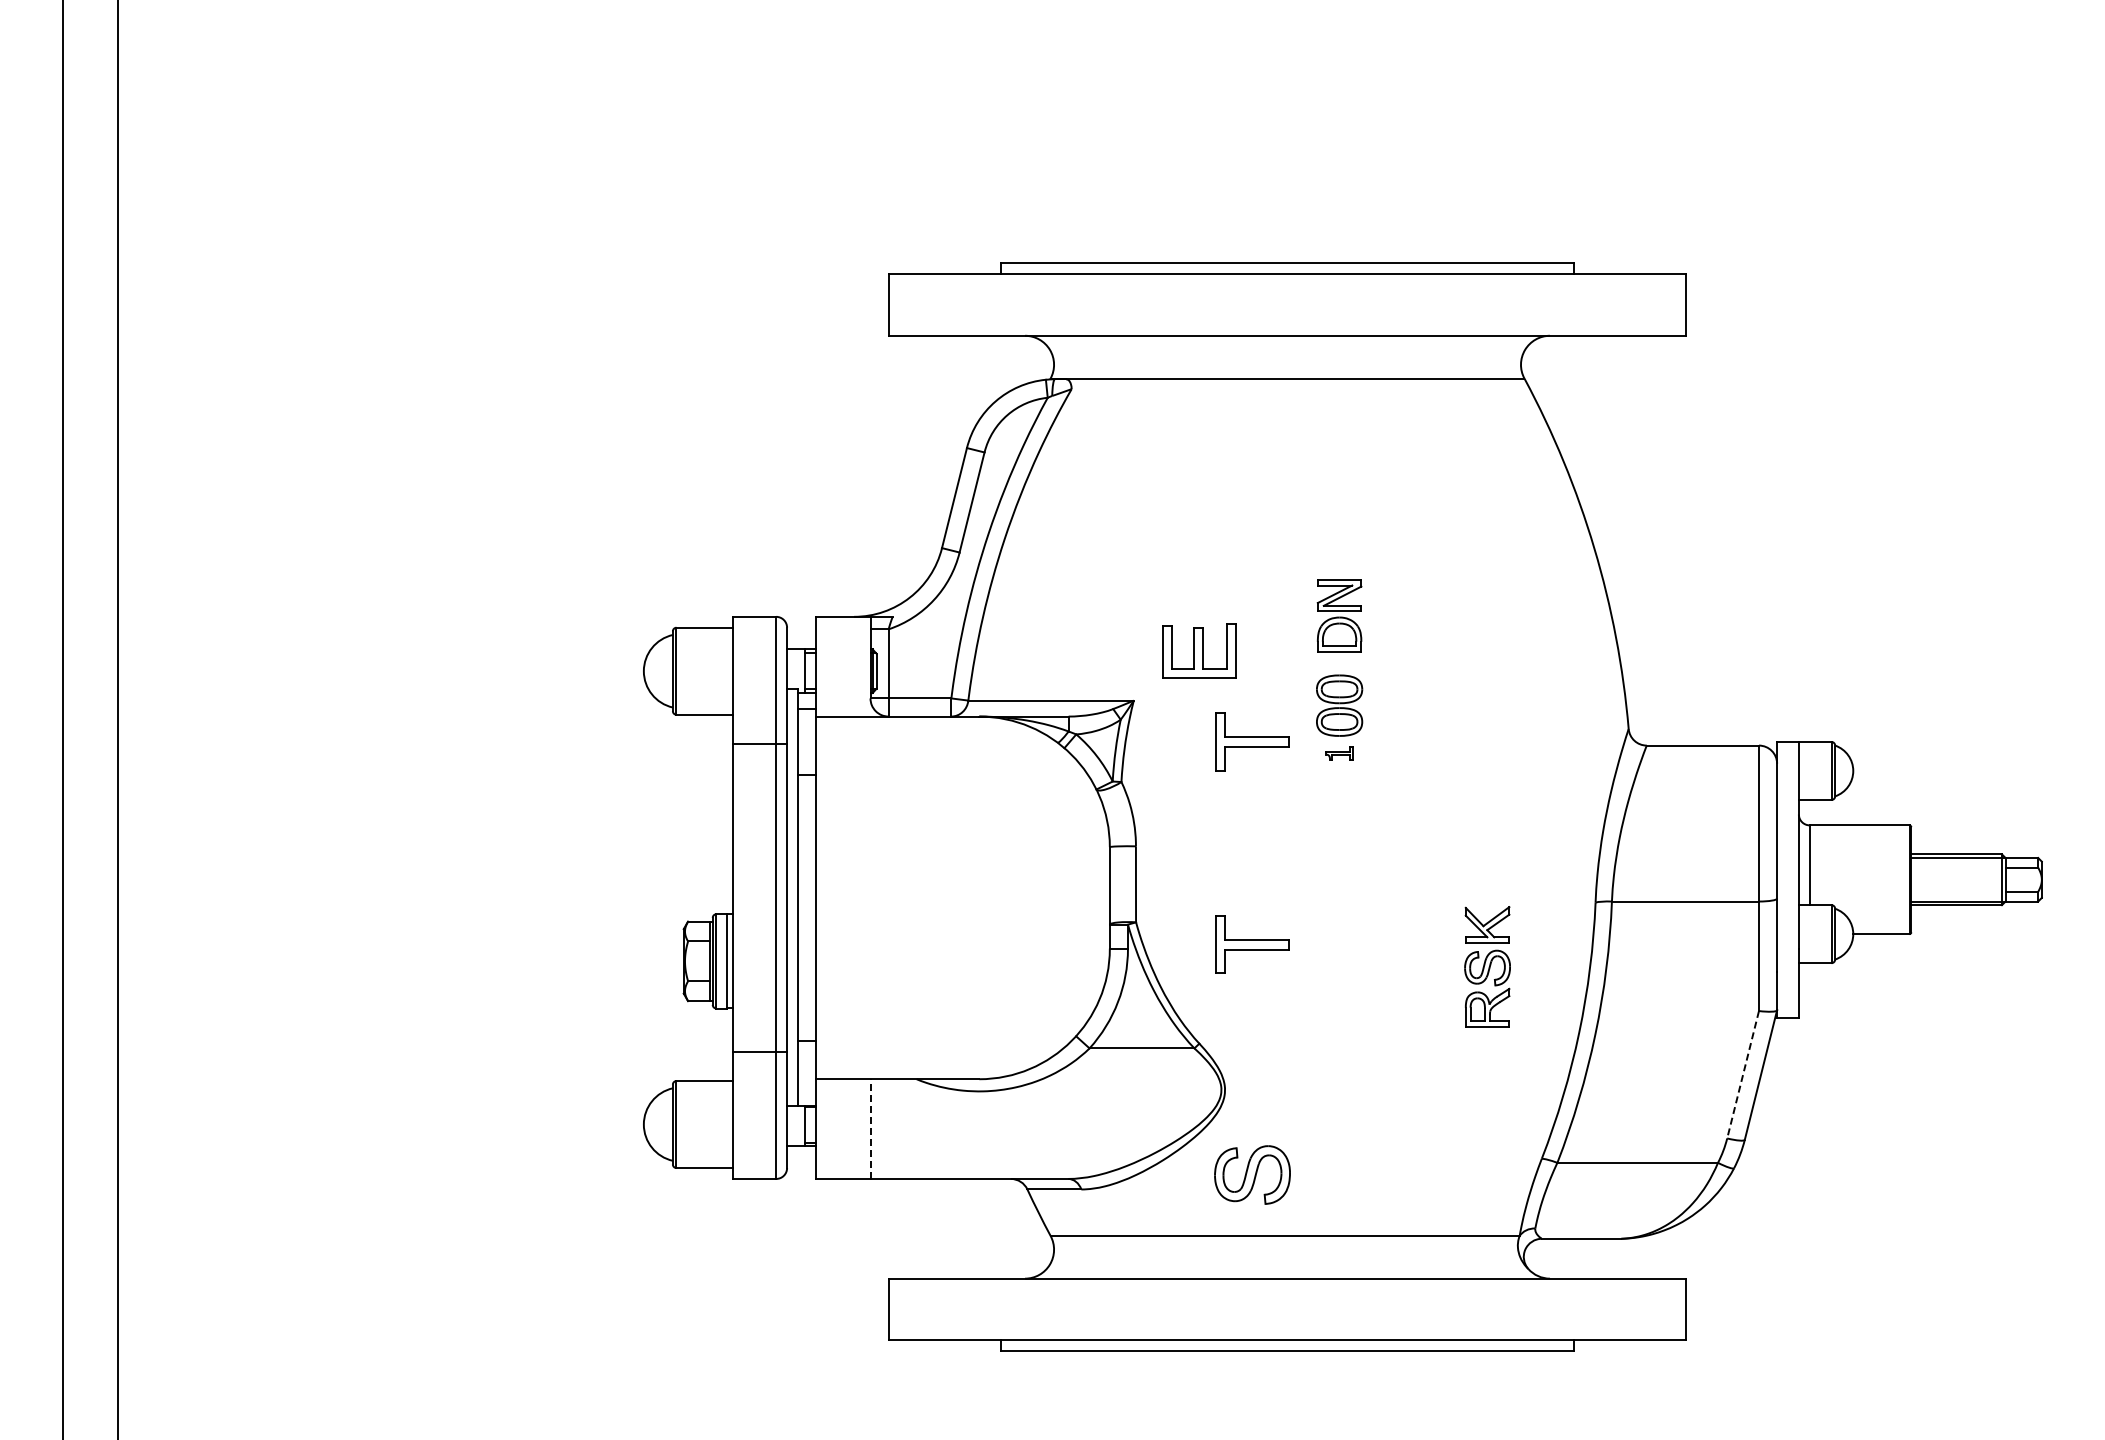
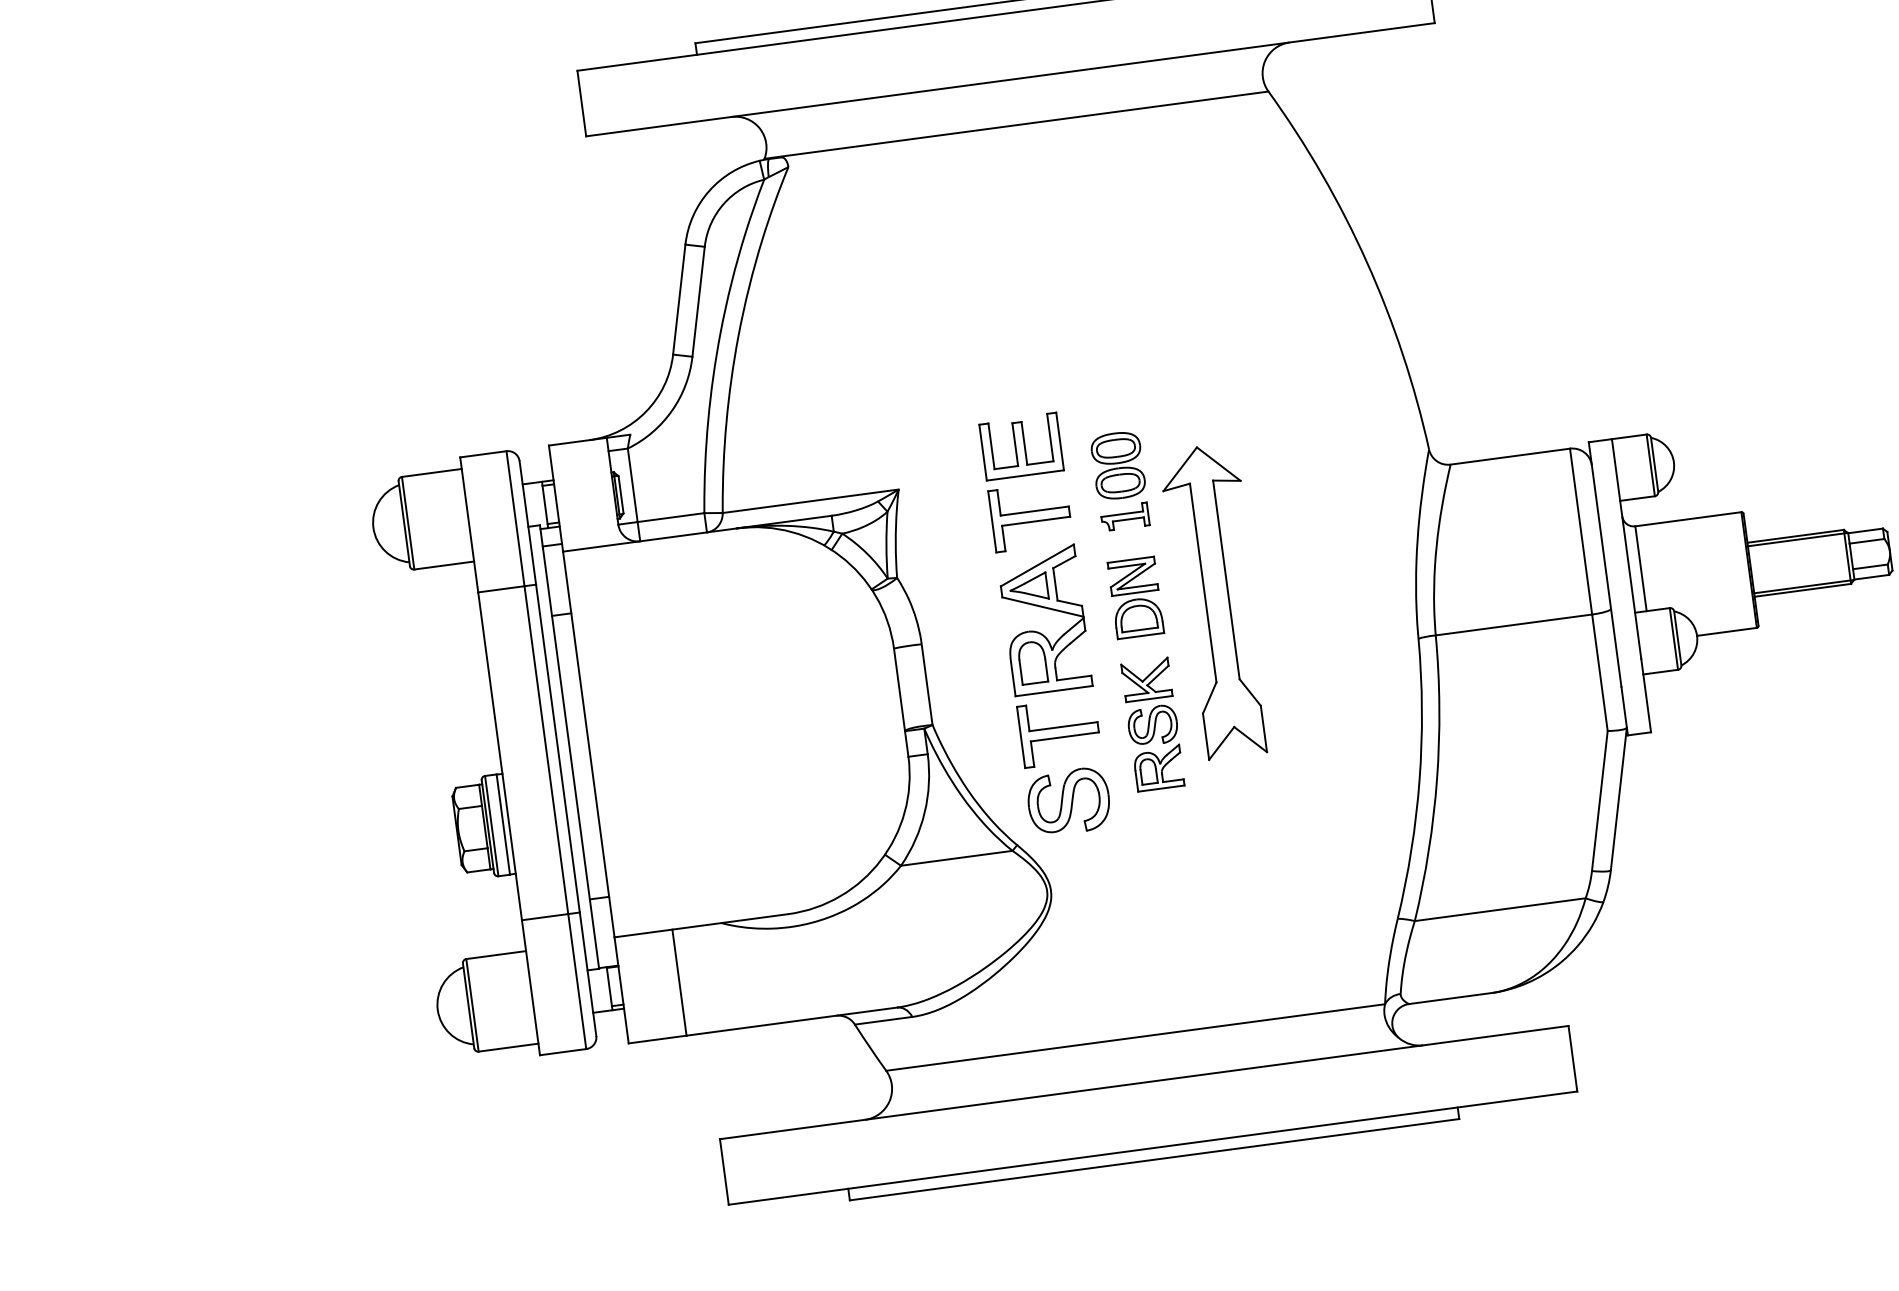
part: (1339, 615) -> (1135, 597), moved
part: (1199, 650) -> (1021, 446), moved
part: (1339, 753) -> (1124, 516), size x1.67
part: (1256, 829) -> (1047, 609), added
part: (1414, 843) -> (1217, 601), added
part: (1487, 966) -> (1152, 724), moved
line: (1743, 1074) -> (1600, 800), dashed -> solid
line: (870, 1129) -> (679, 983), dashed -> solid
part: (1252, 1174) -> (1068, 801), moved

